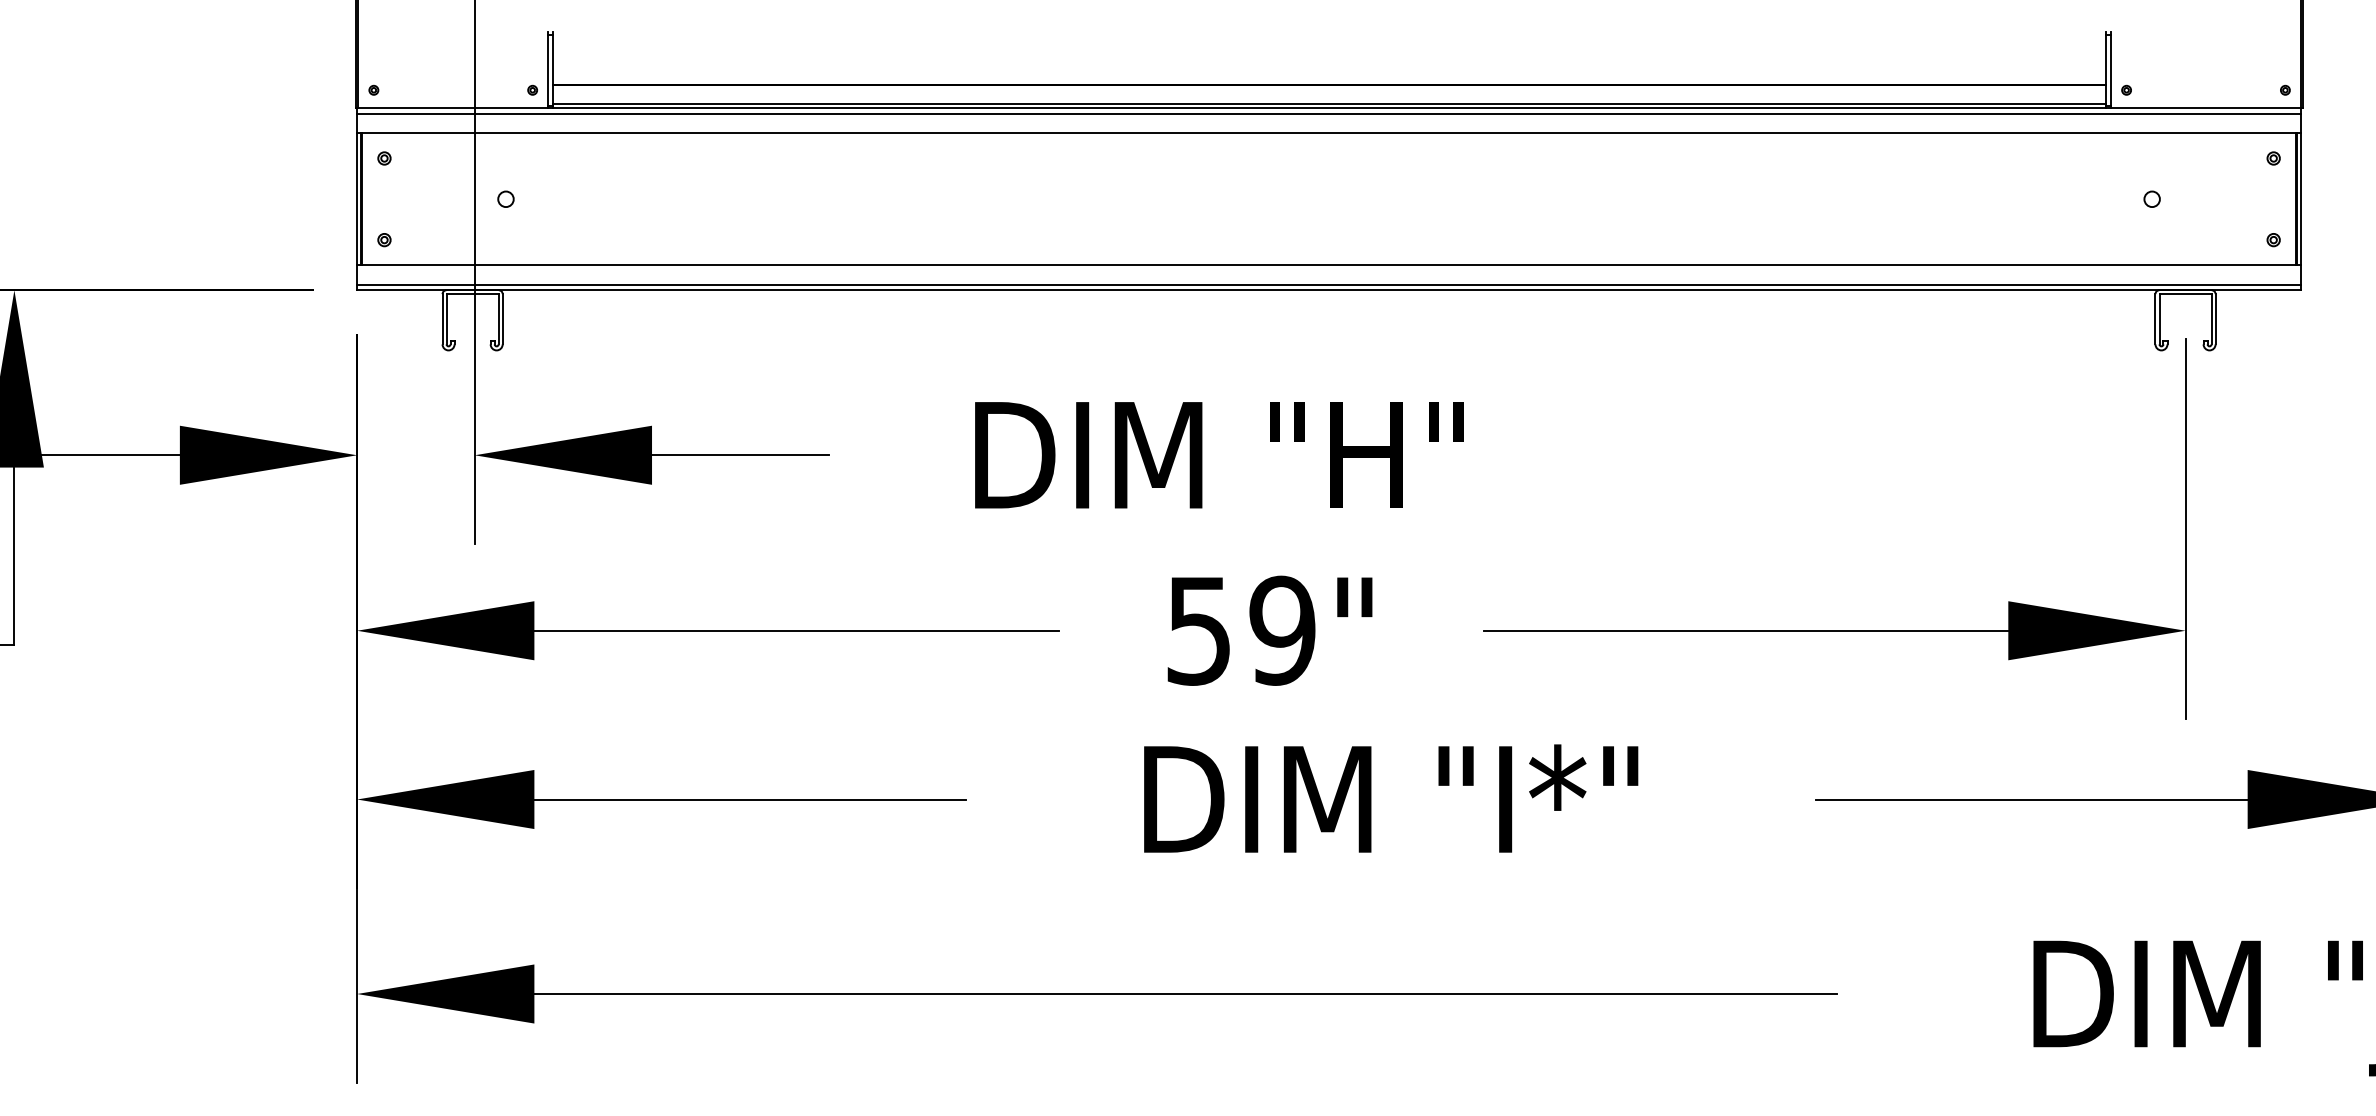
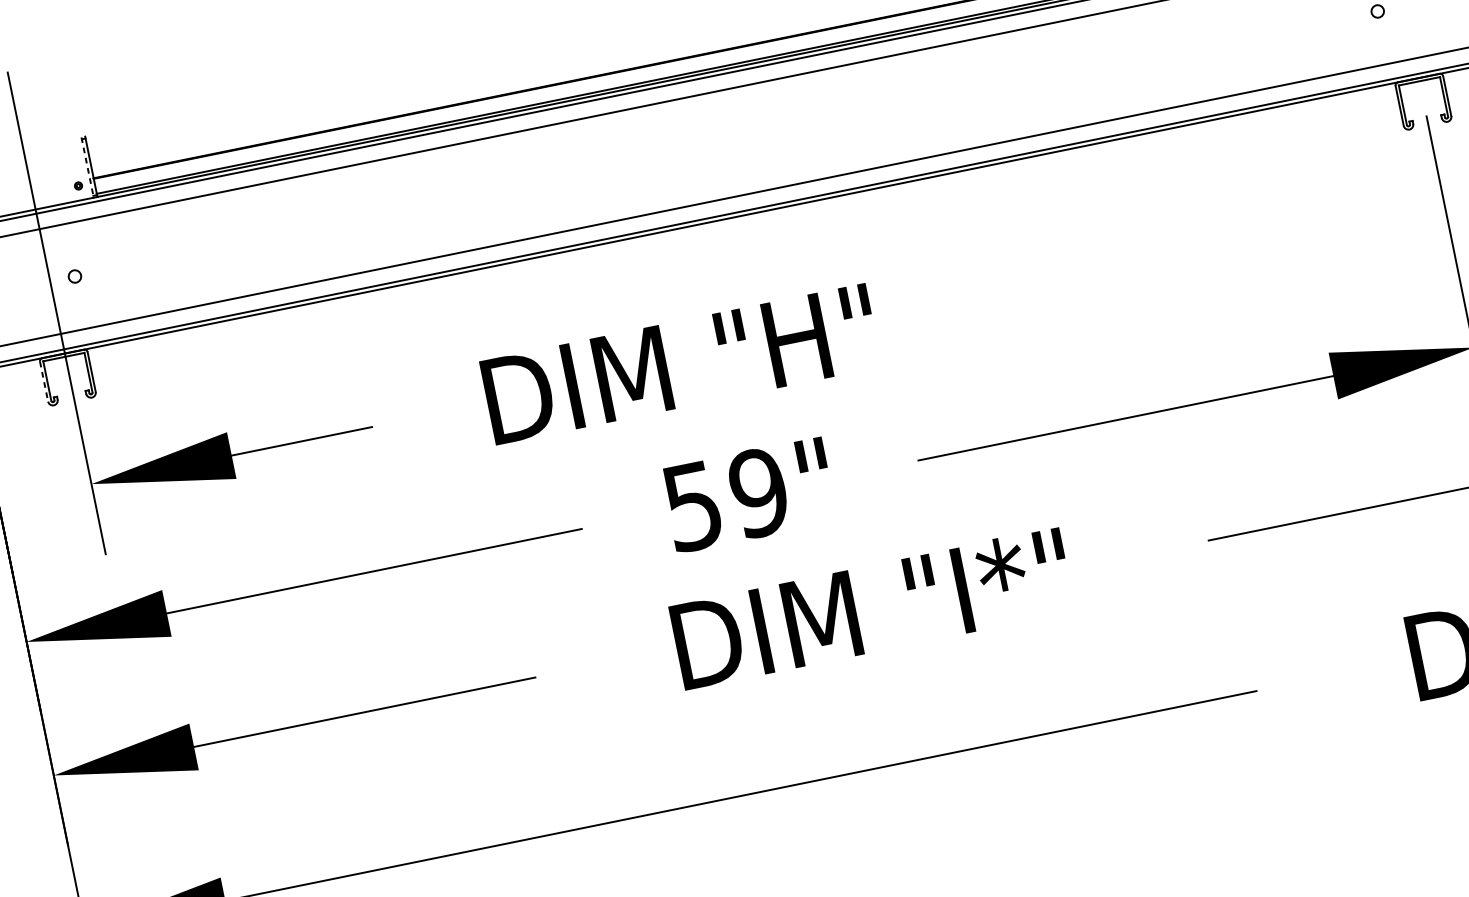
line: (548, 70) -> (87, 167), solid -> dashed
line: (442, 319) -> (44, 381), solid -> dashed

